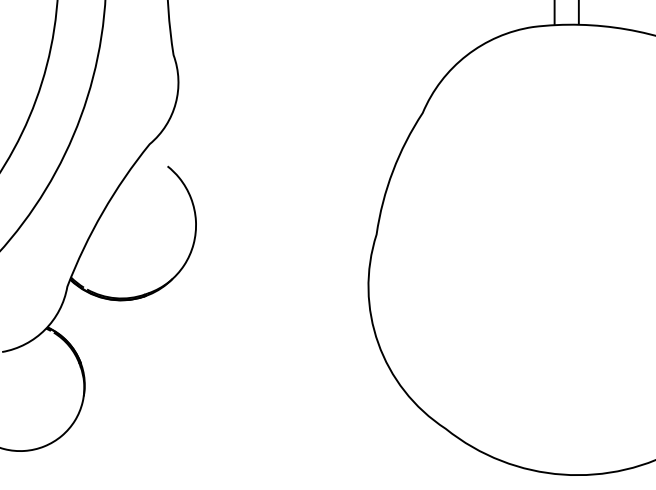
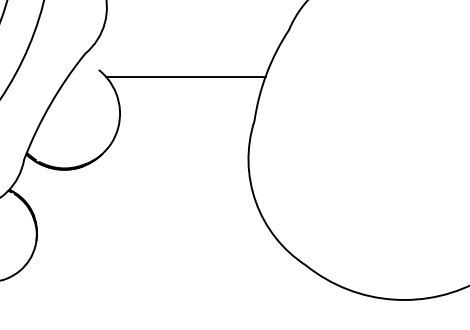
line: (284, 175) -> (185, 76), added

